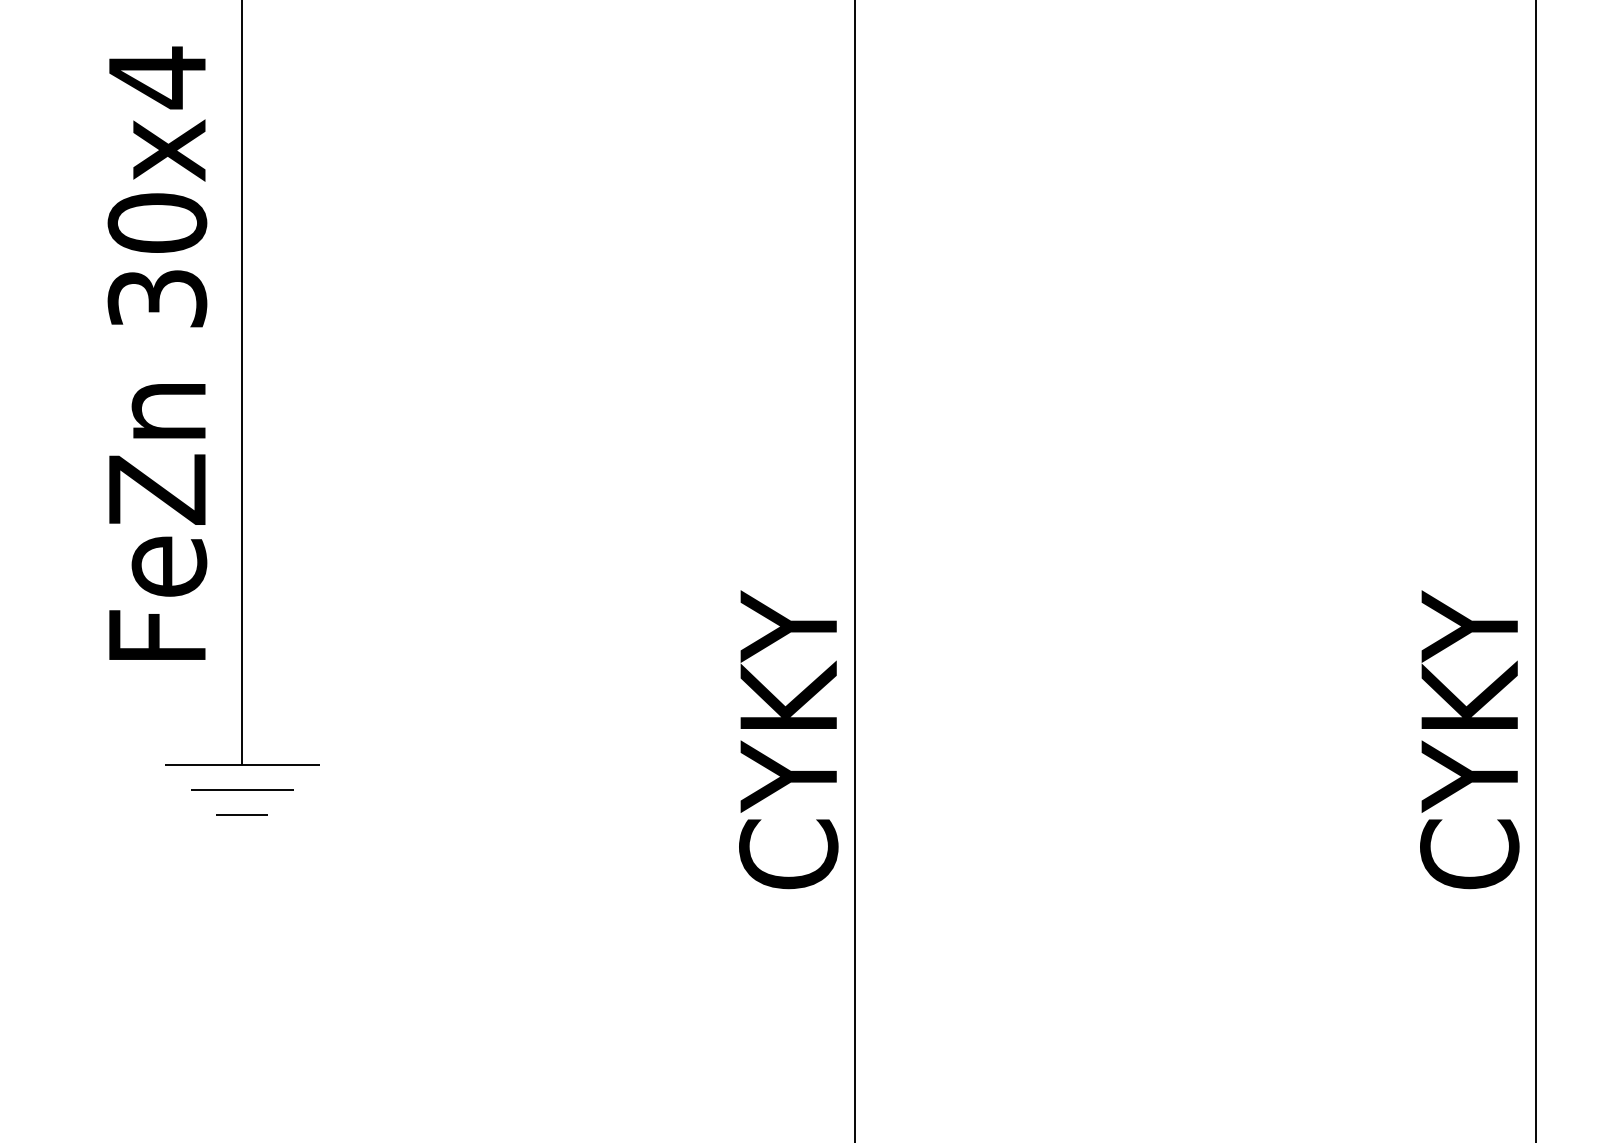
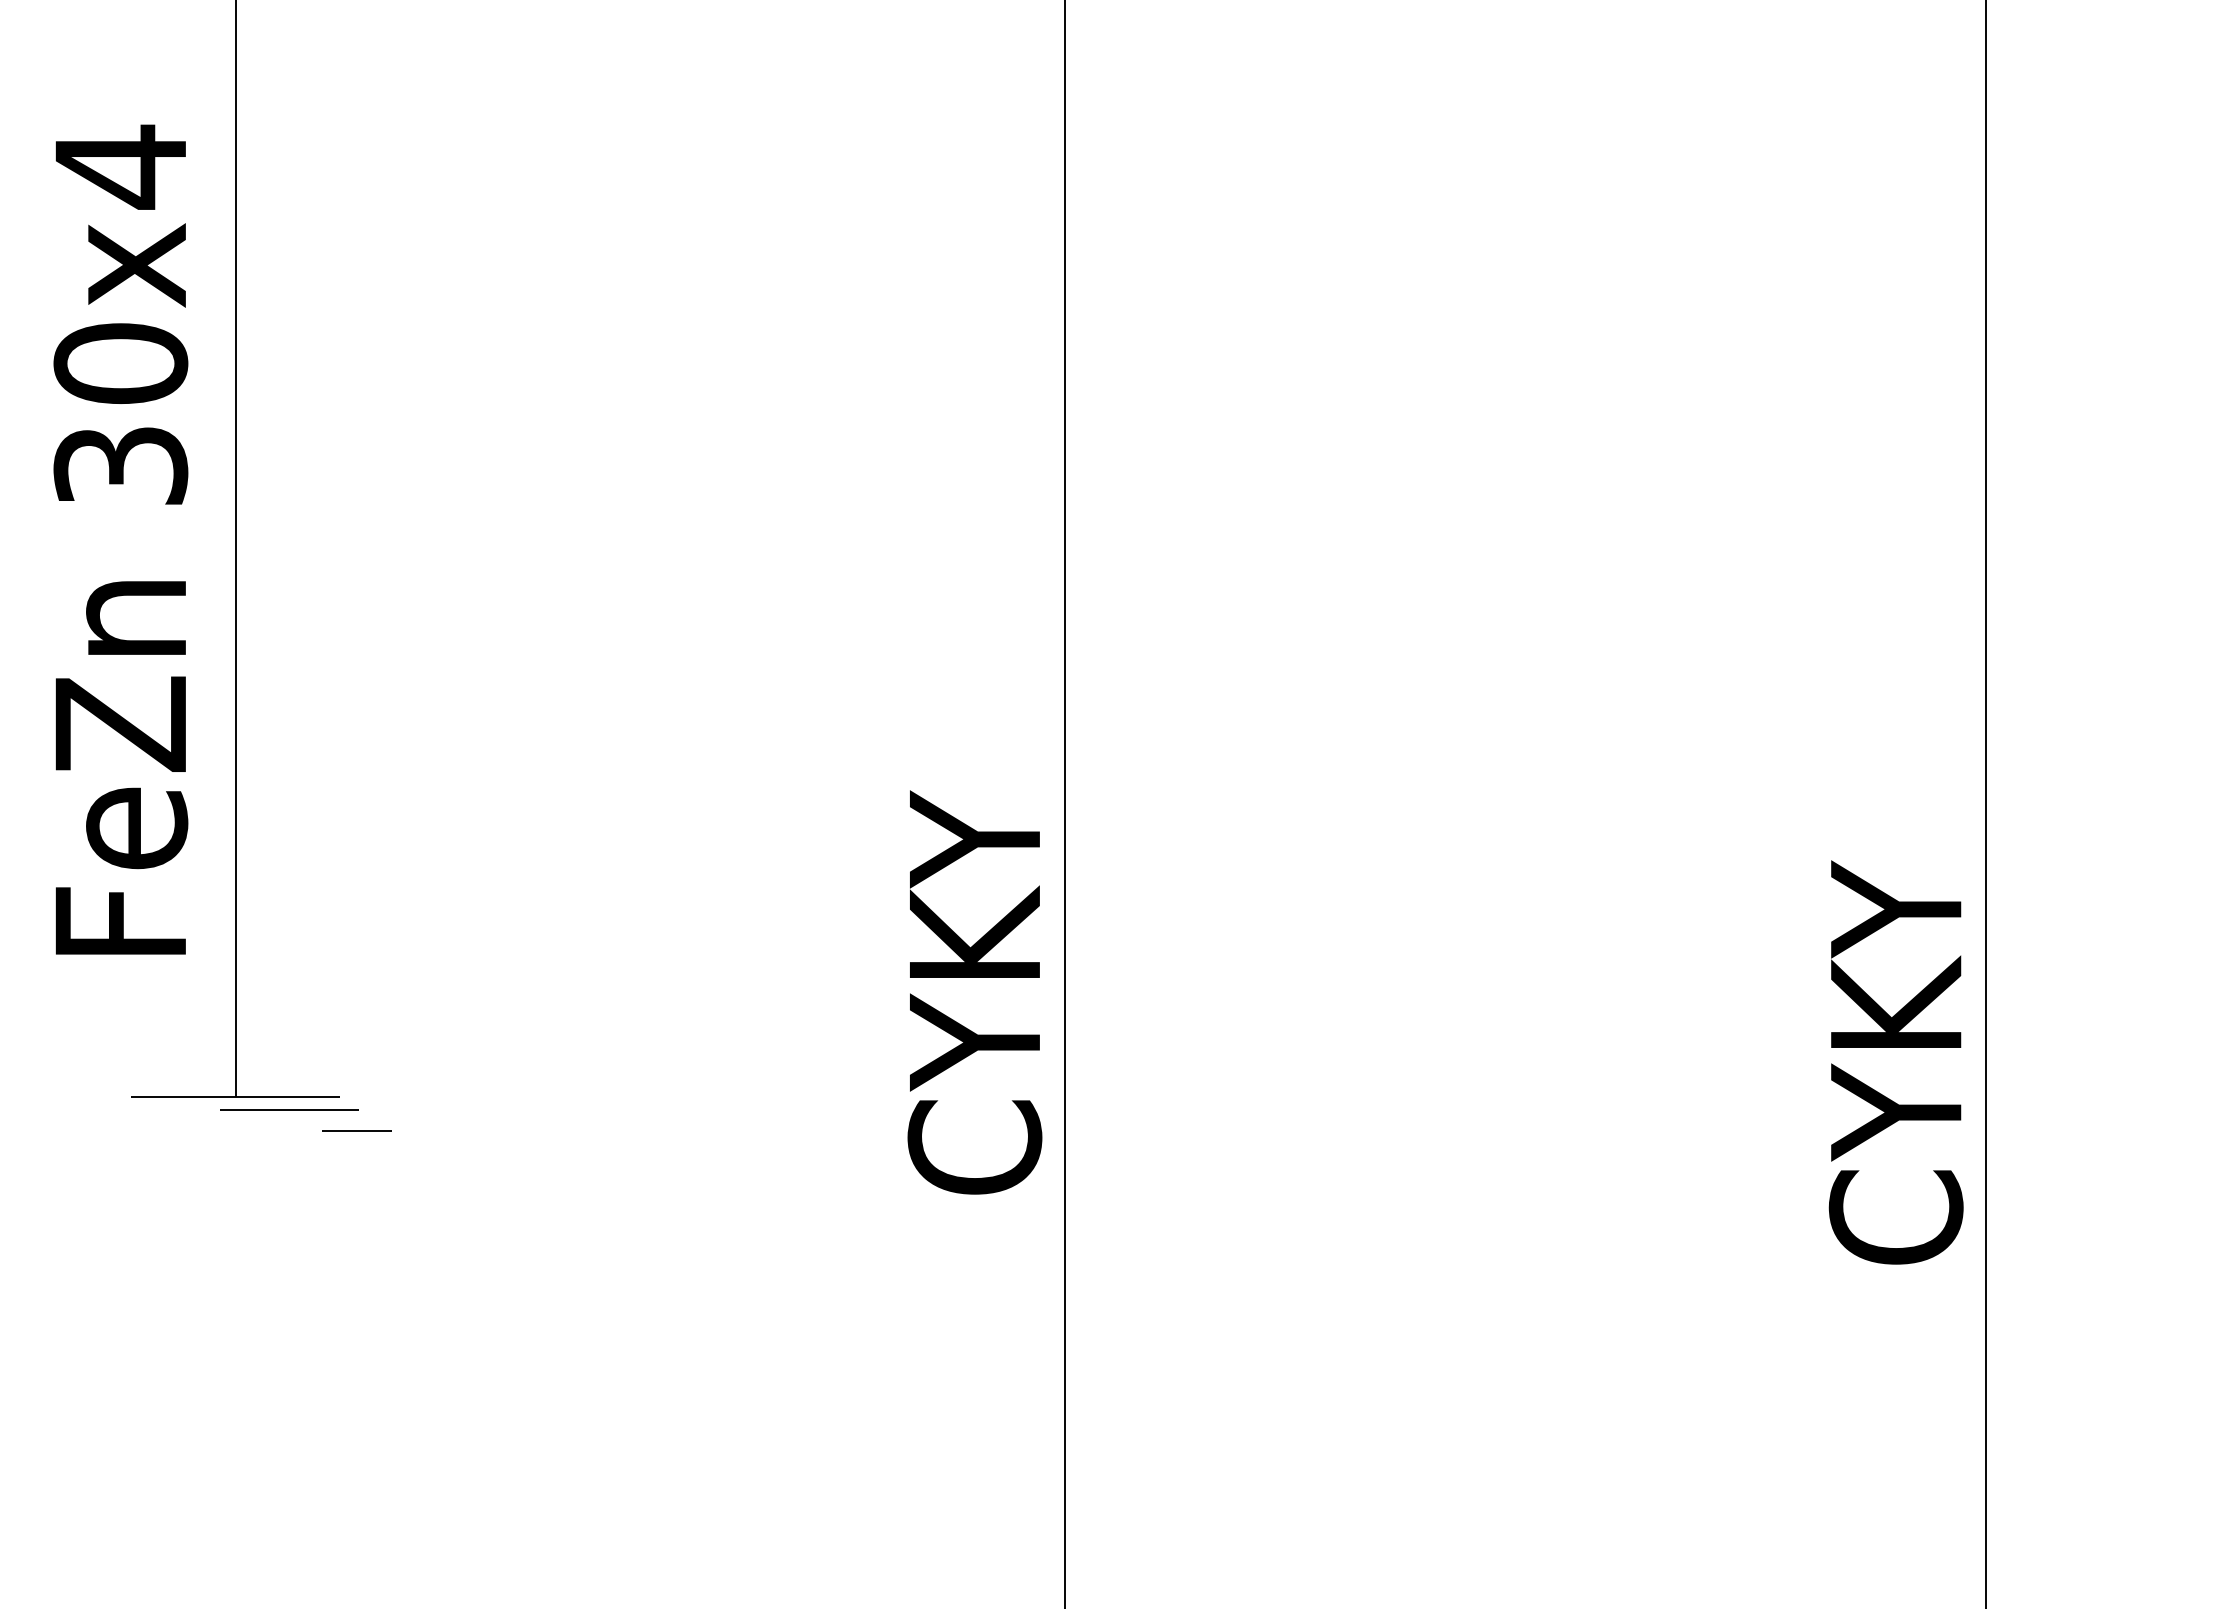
text: (788, 739) -> (974, 992), moved
line: (242, 789) -> (289, 1109), moved
line: (242, 814) -> (356, 1130), moved

